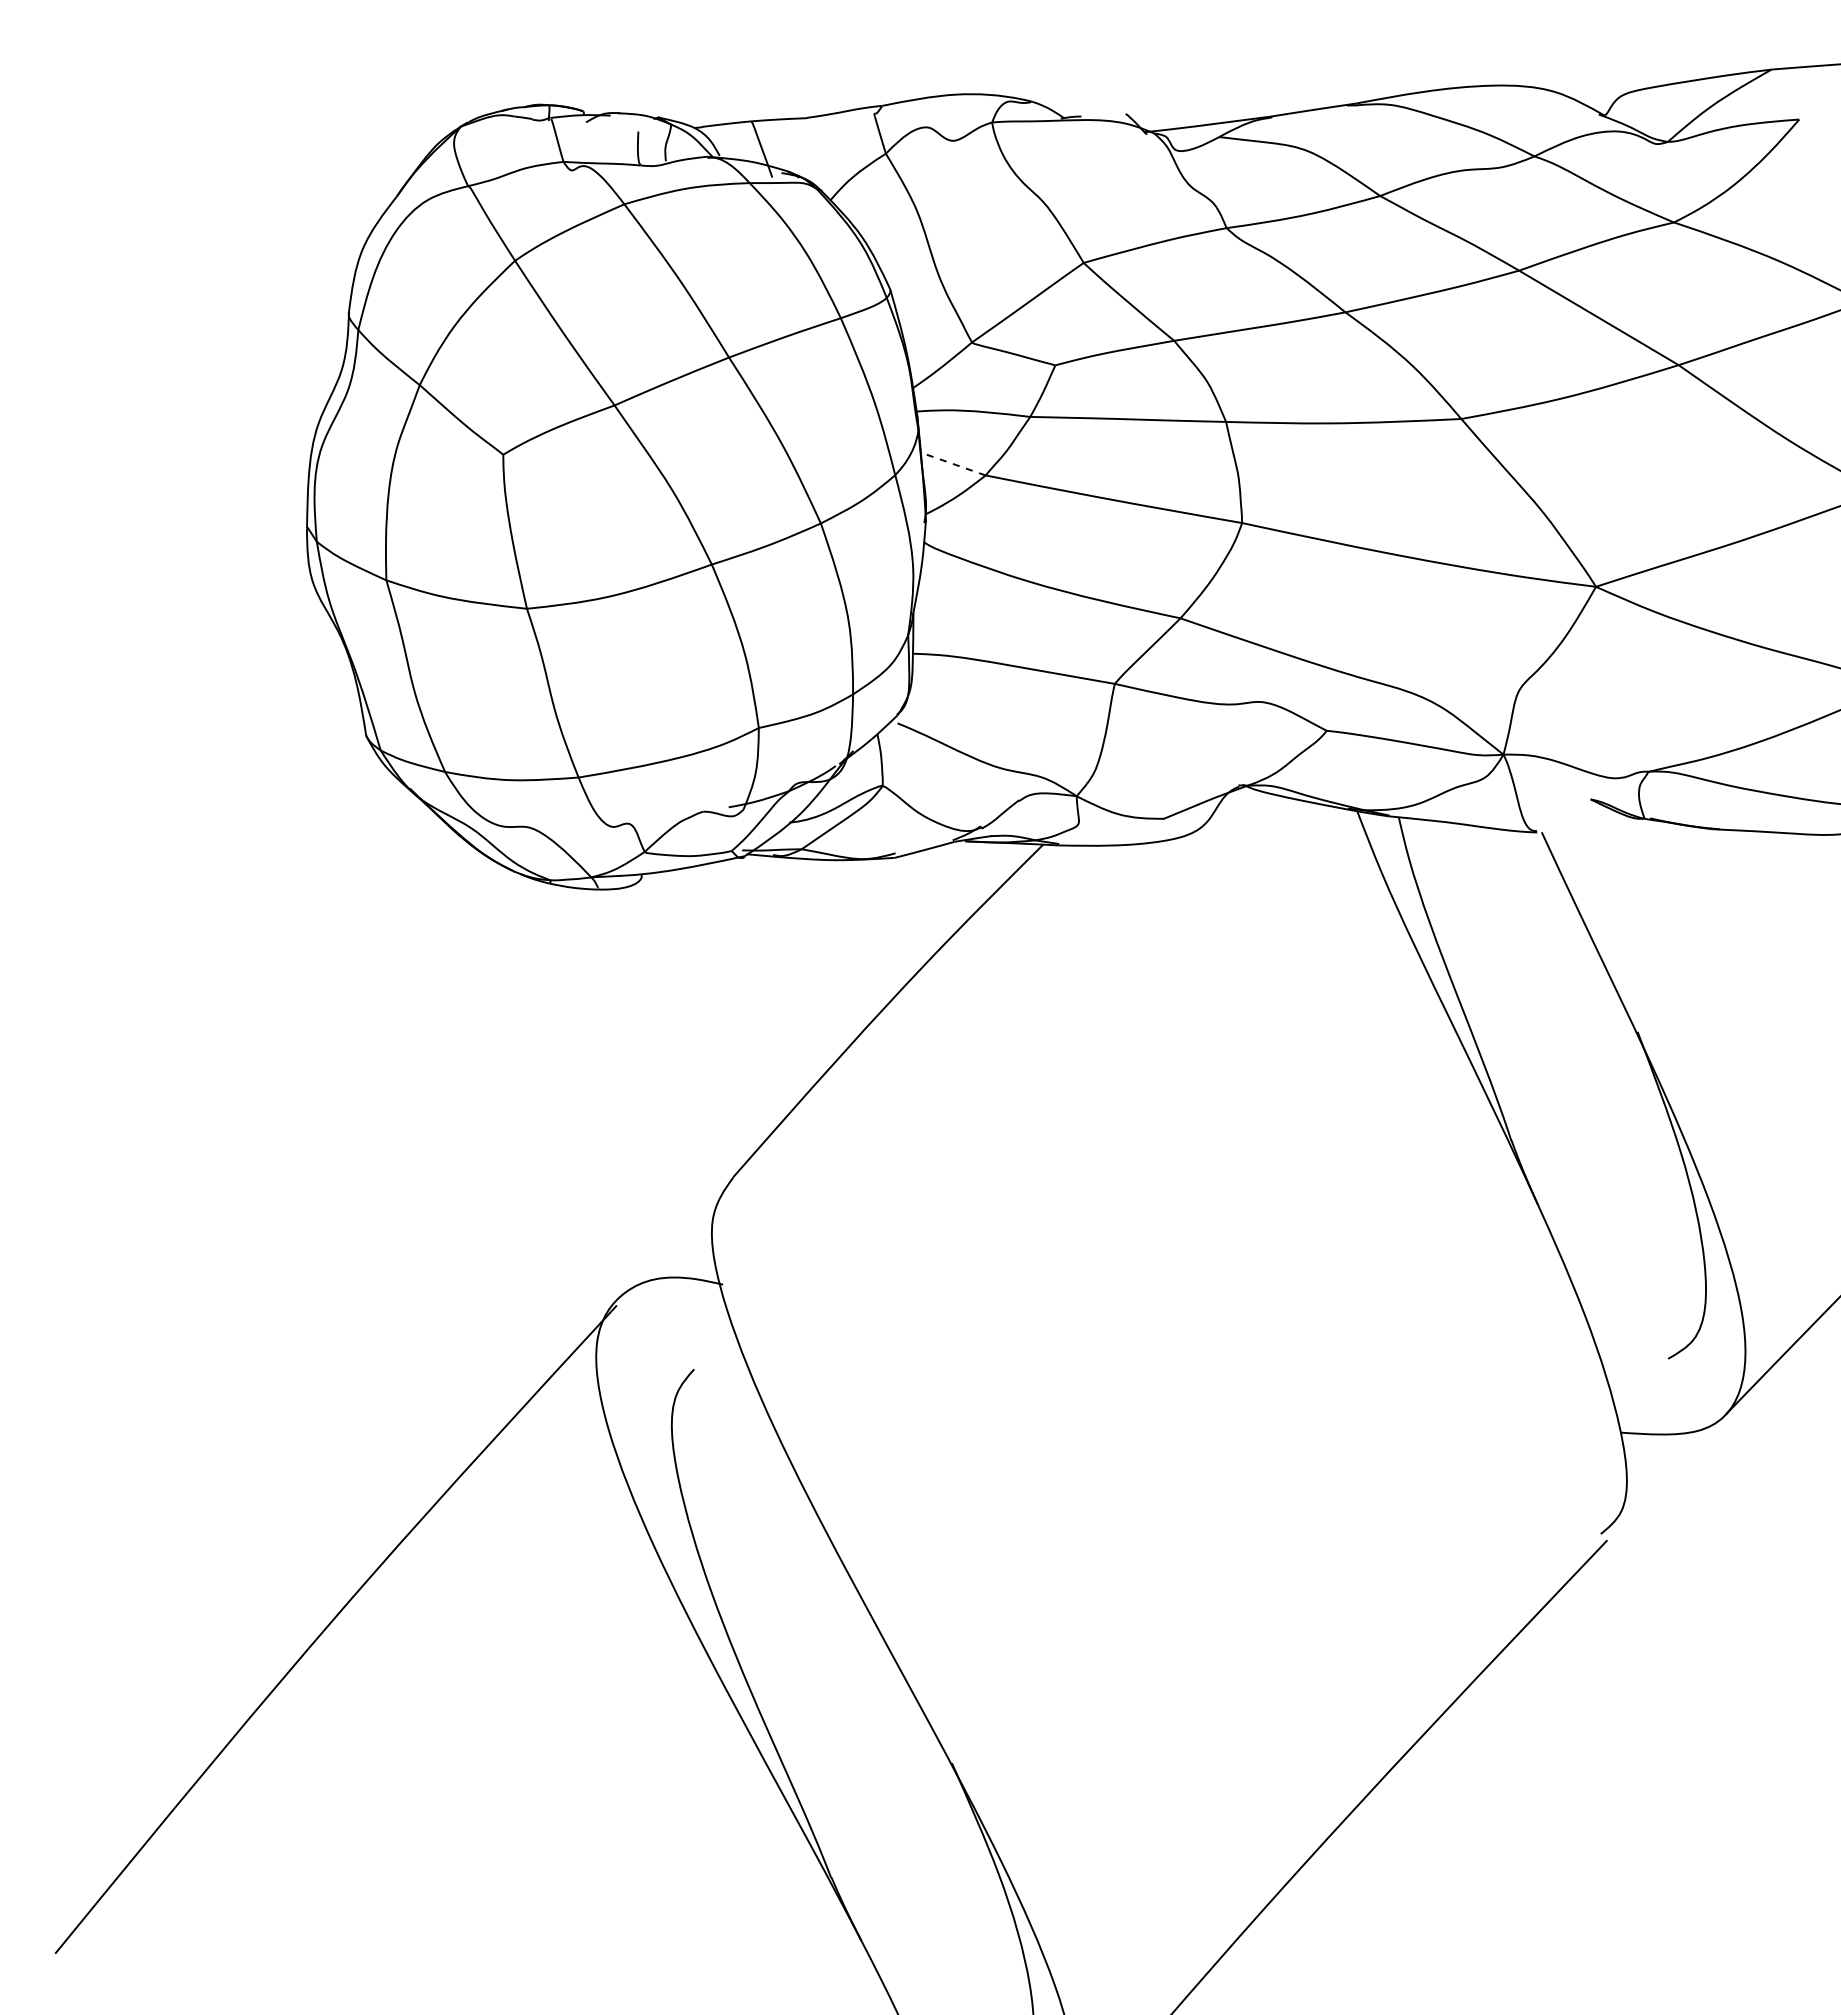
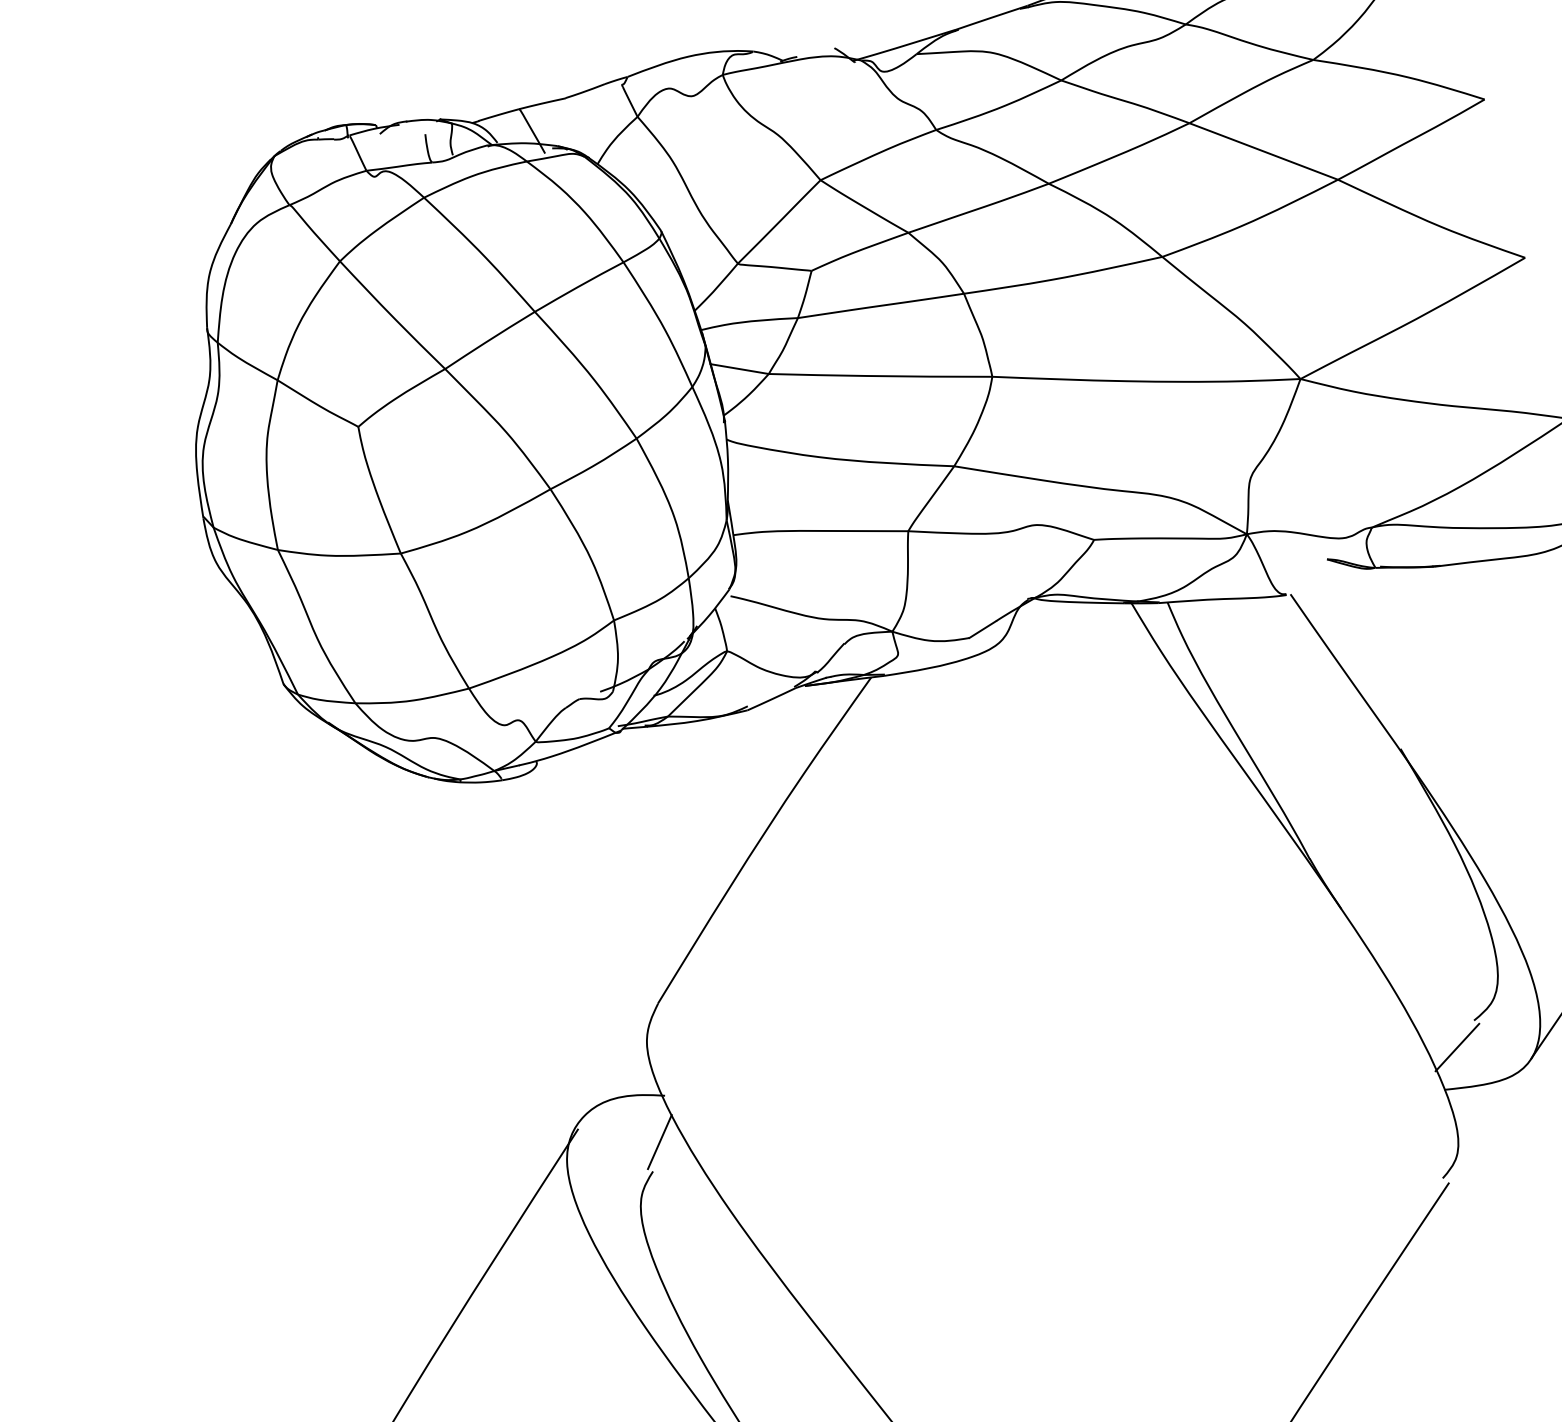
line: (952, 463) -> (739, 368), dashed -> solid
line: (707, 1336) -> (659, 1141), added
line: (1643, 1386) -> (1457, 1047), added

